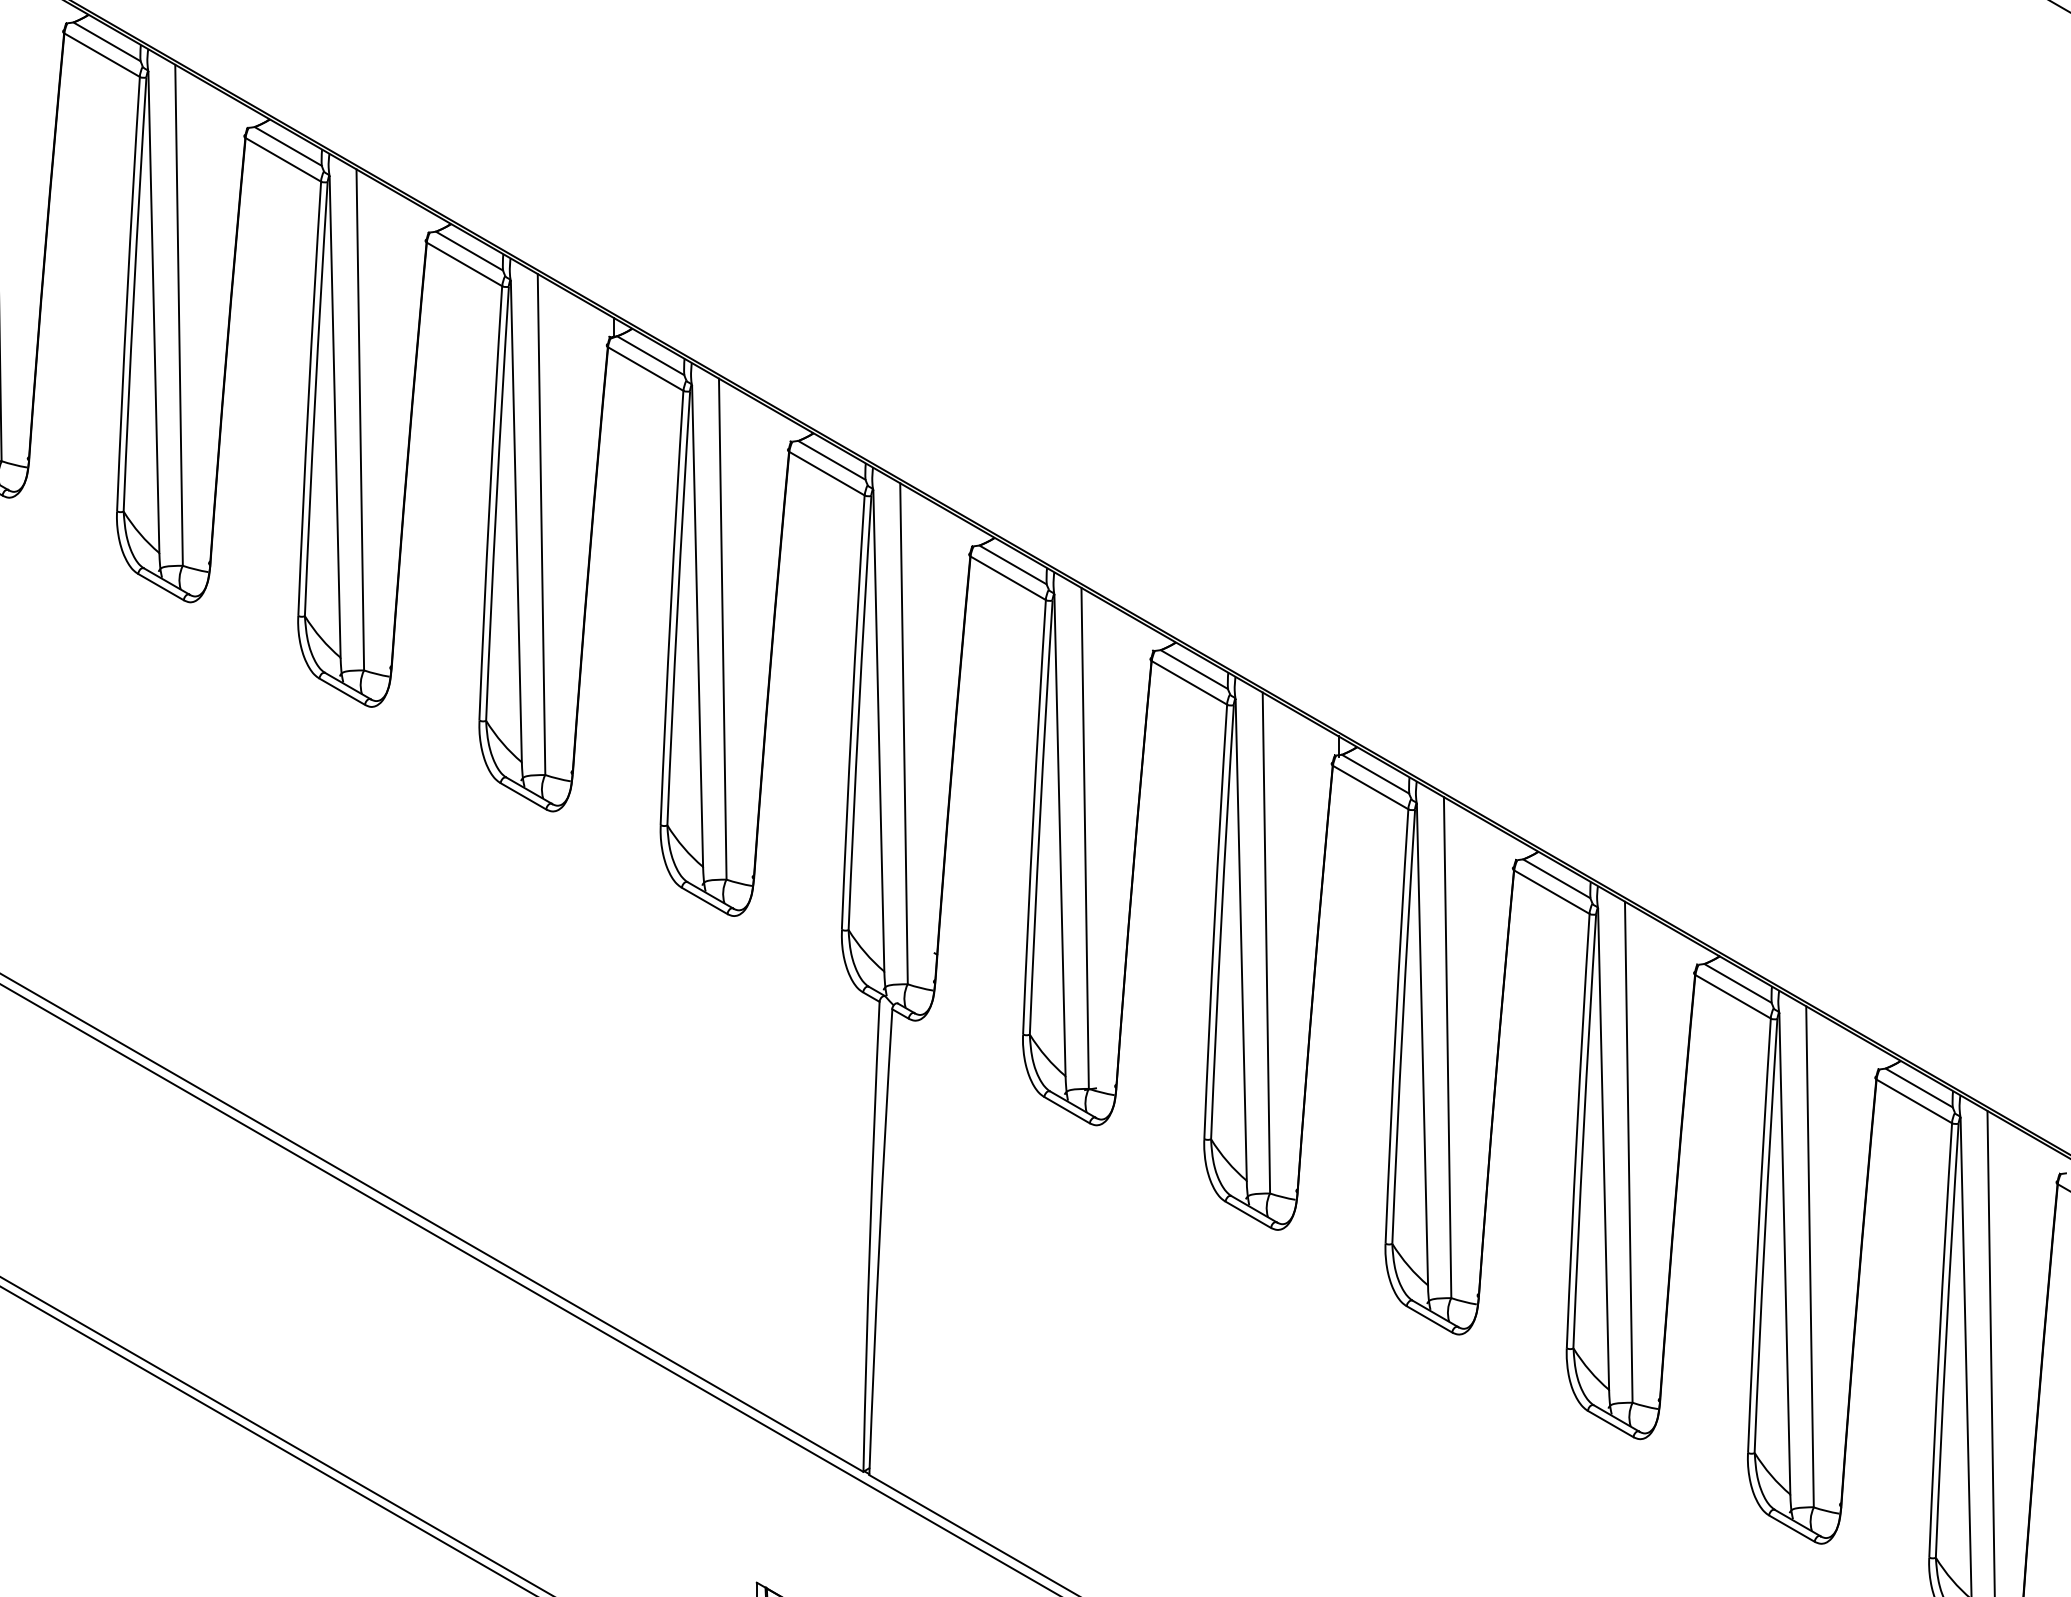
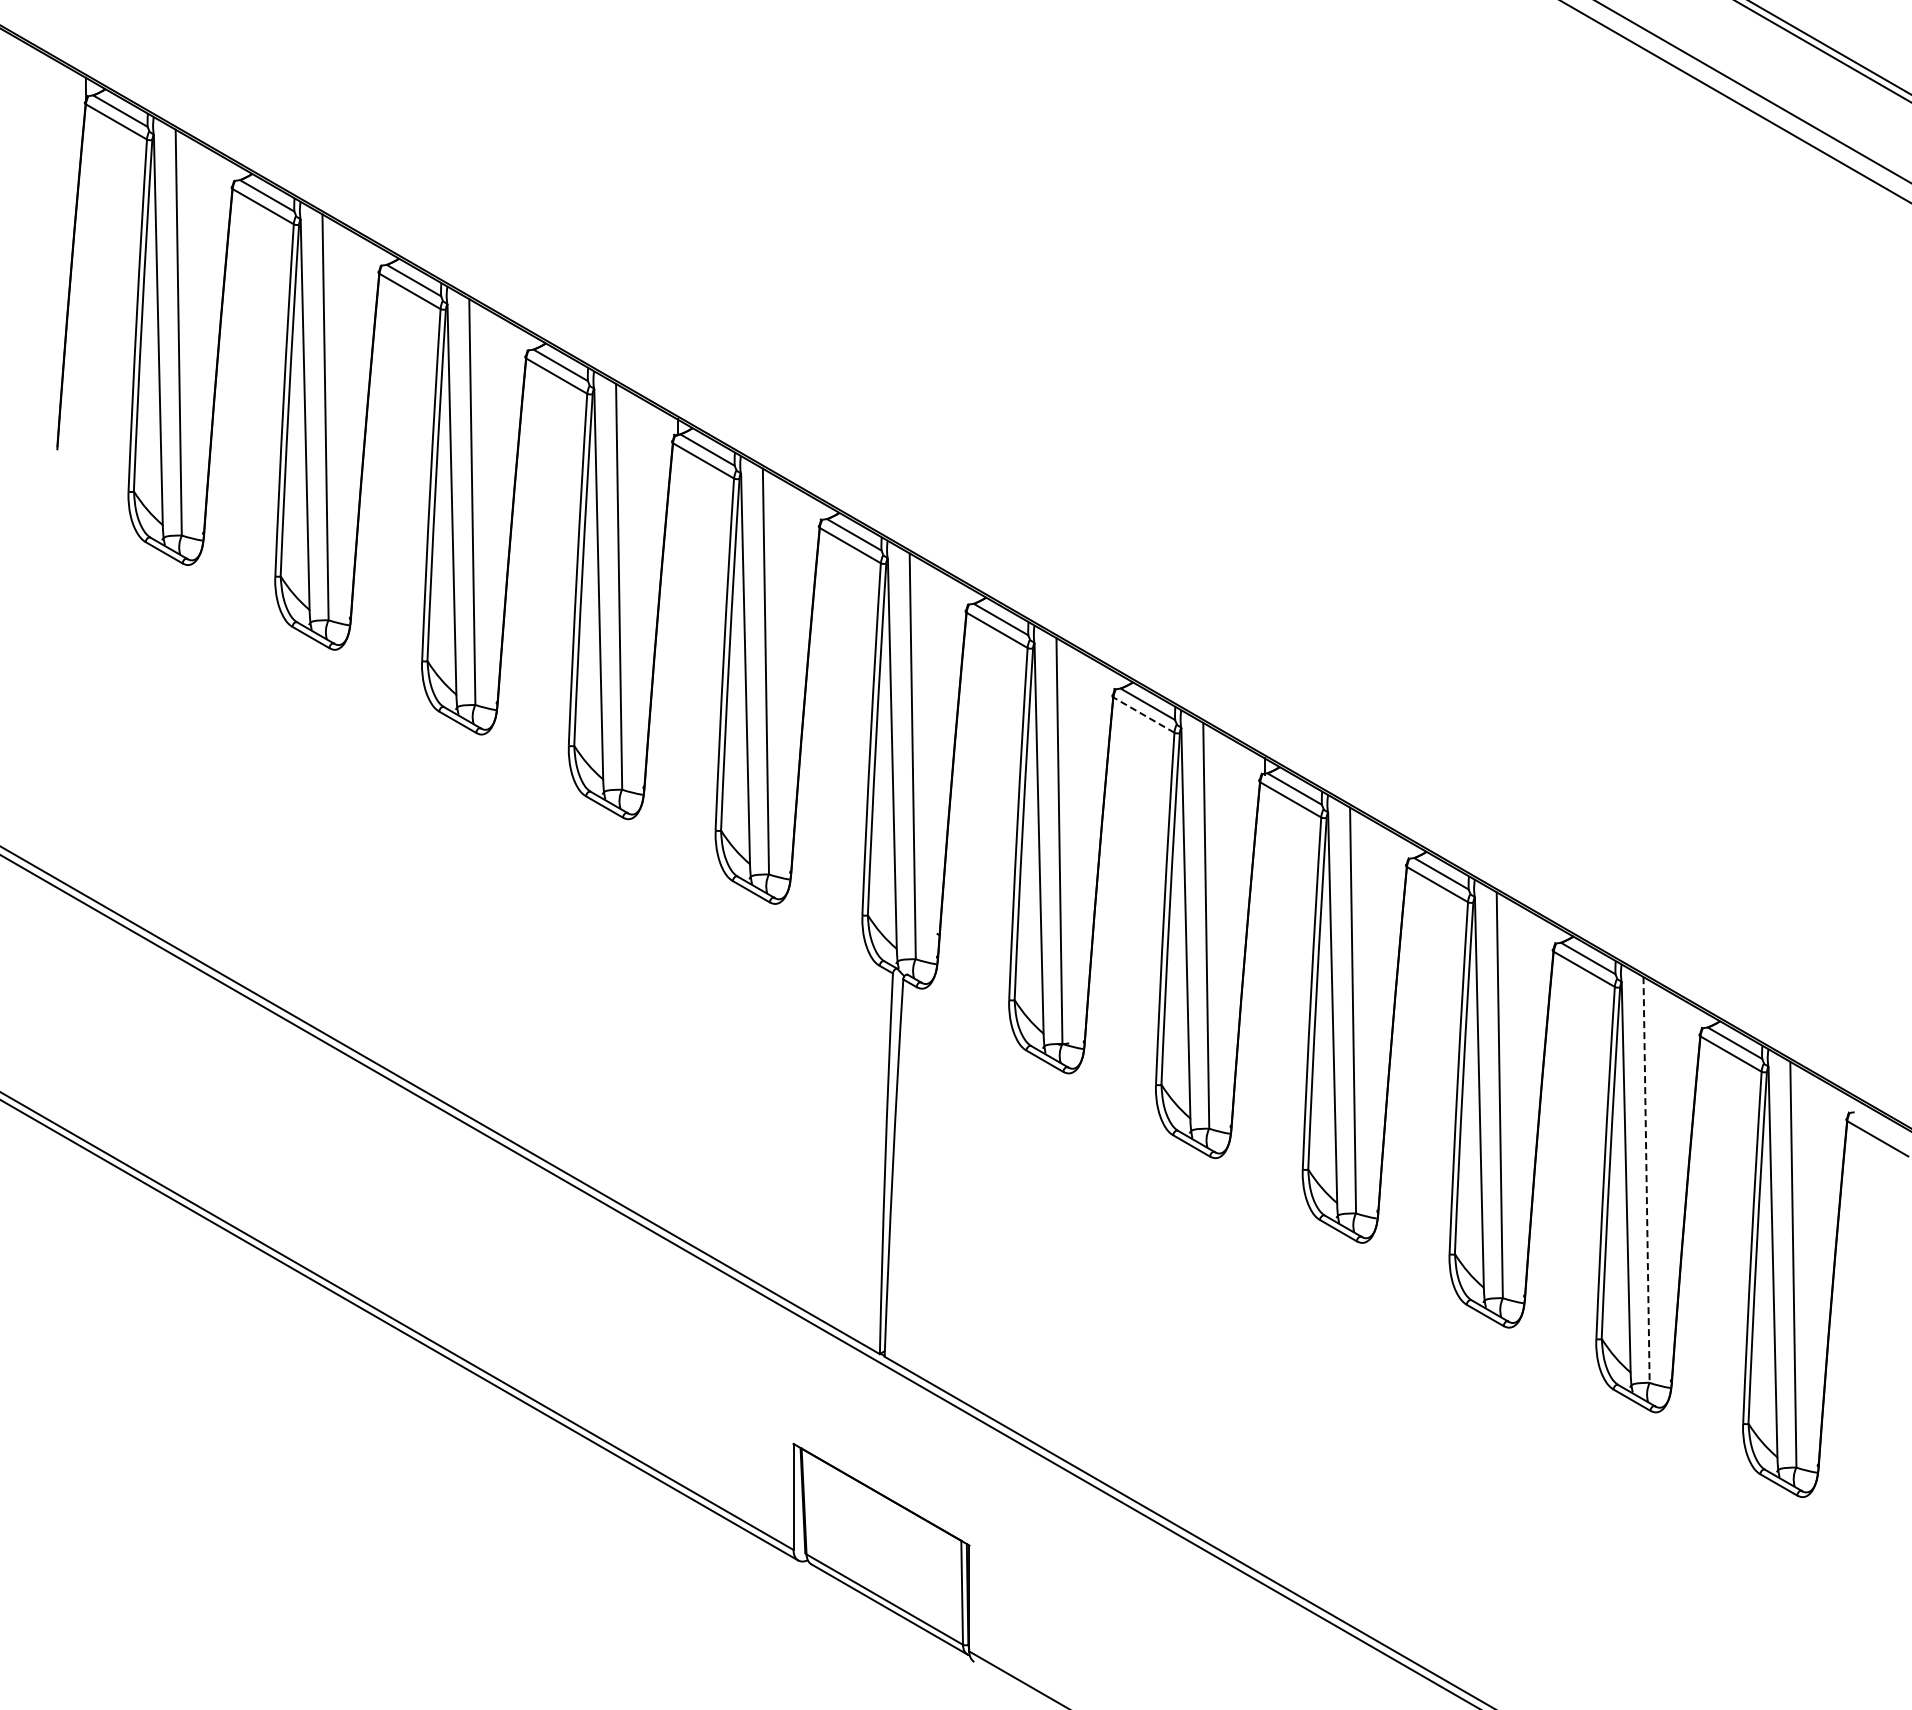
line: (1188, 682) -> (1143, 714), solid -> dashed
line: (1809, 1256) -> (1646, 1179), solid -> dashed

